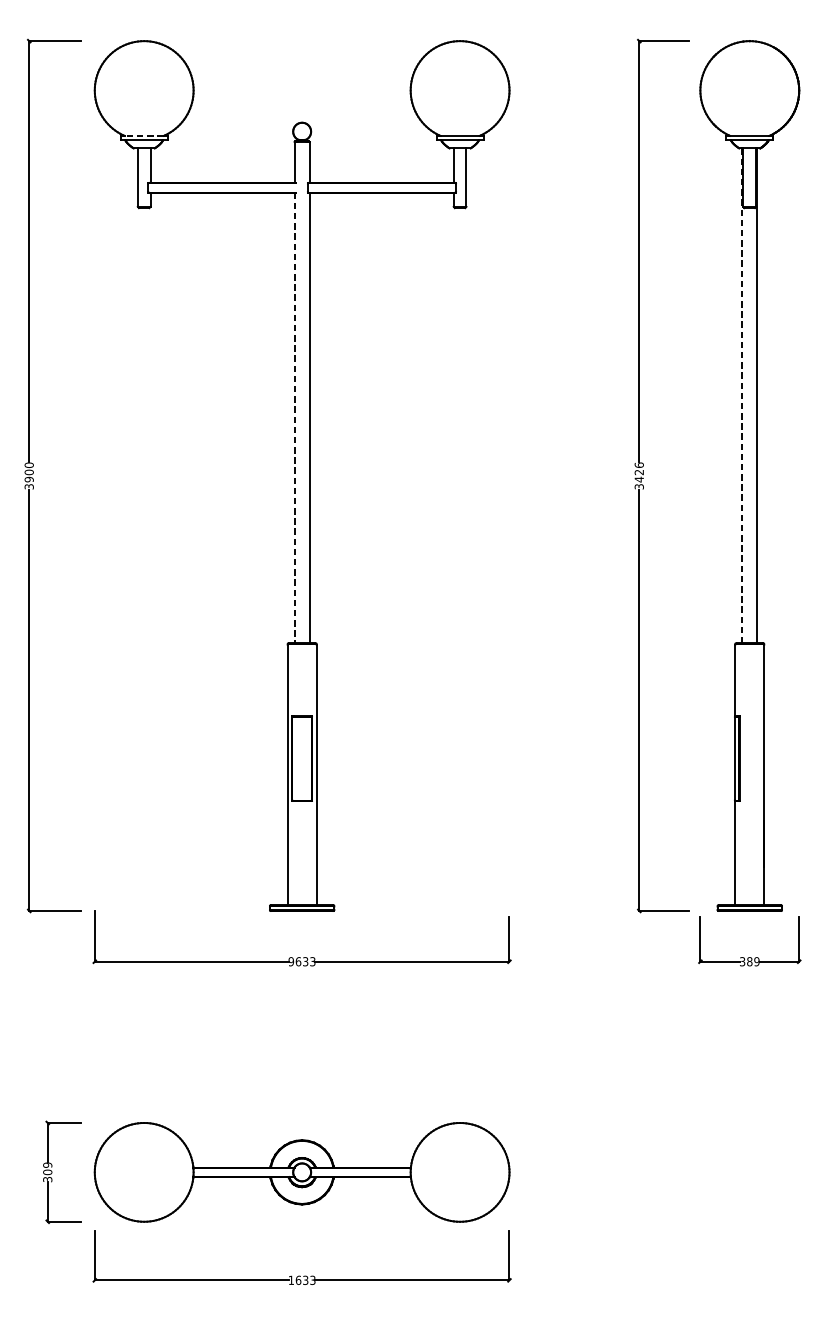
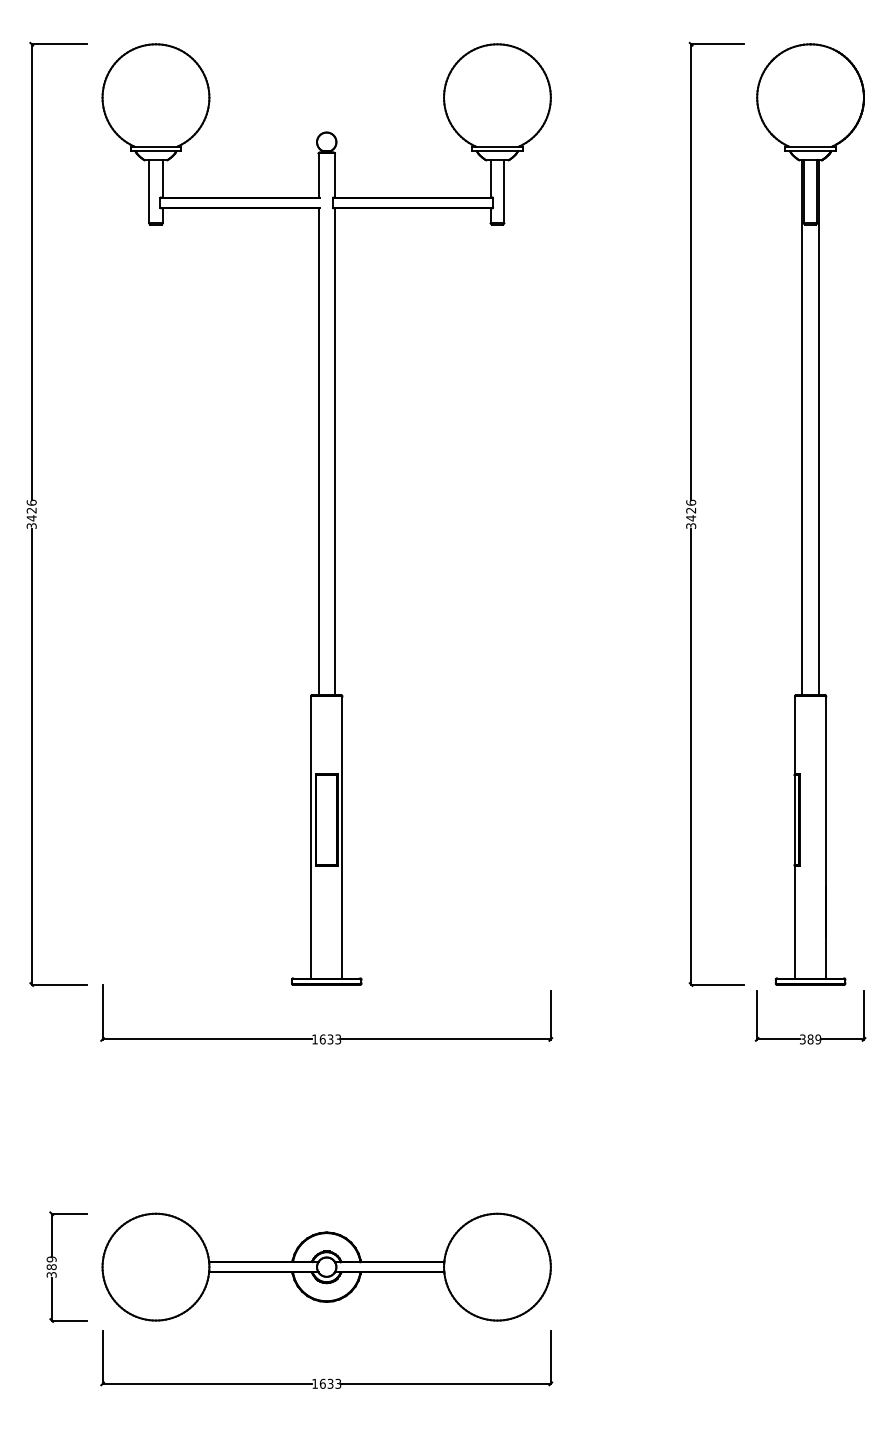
line: (143, 135) -> (155, 146), dashed -> solid
line: (742, 395) -> (802, 427), dashed -> solid
line: (294, 417) -> (318, 451), dashed -> solid
text: (29, 472) -> (31, 510), 3900 -> 3426
text: (290, 961) -> (314, 1039), 9633 -> 1633
text: (47, 1172) -> (51, 1267), 309 -> 389

